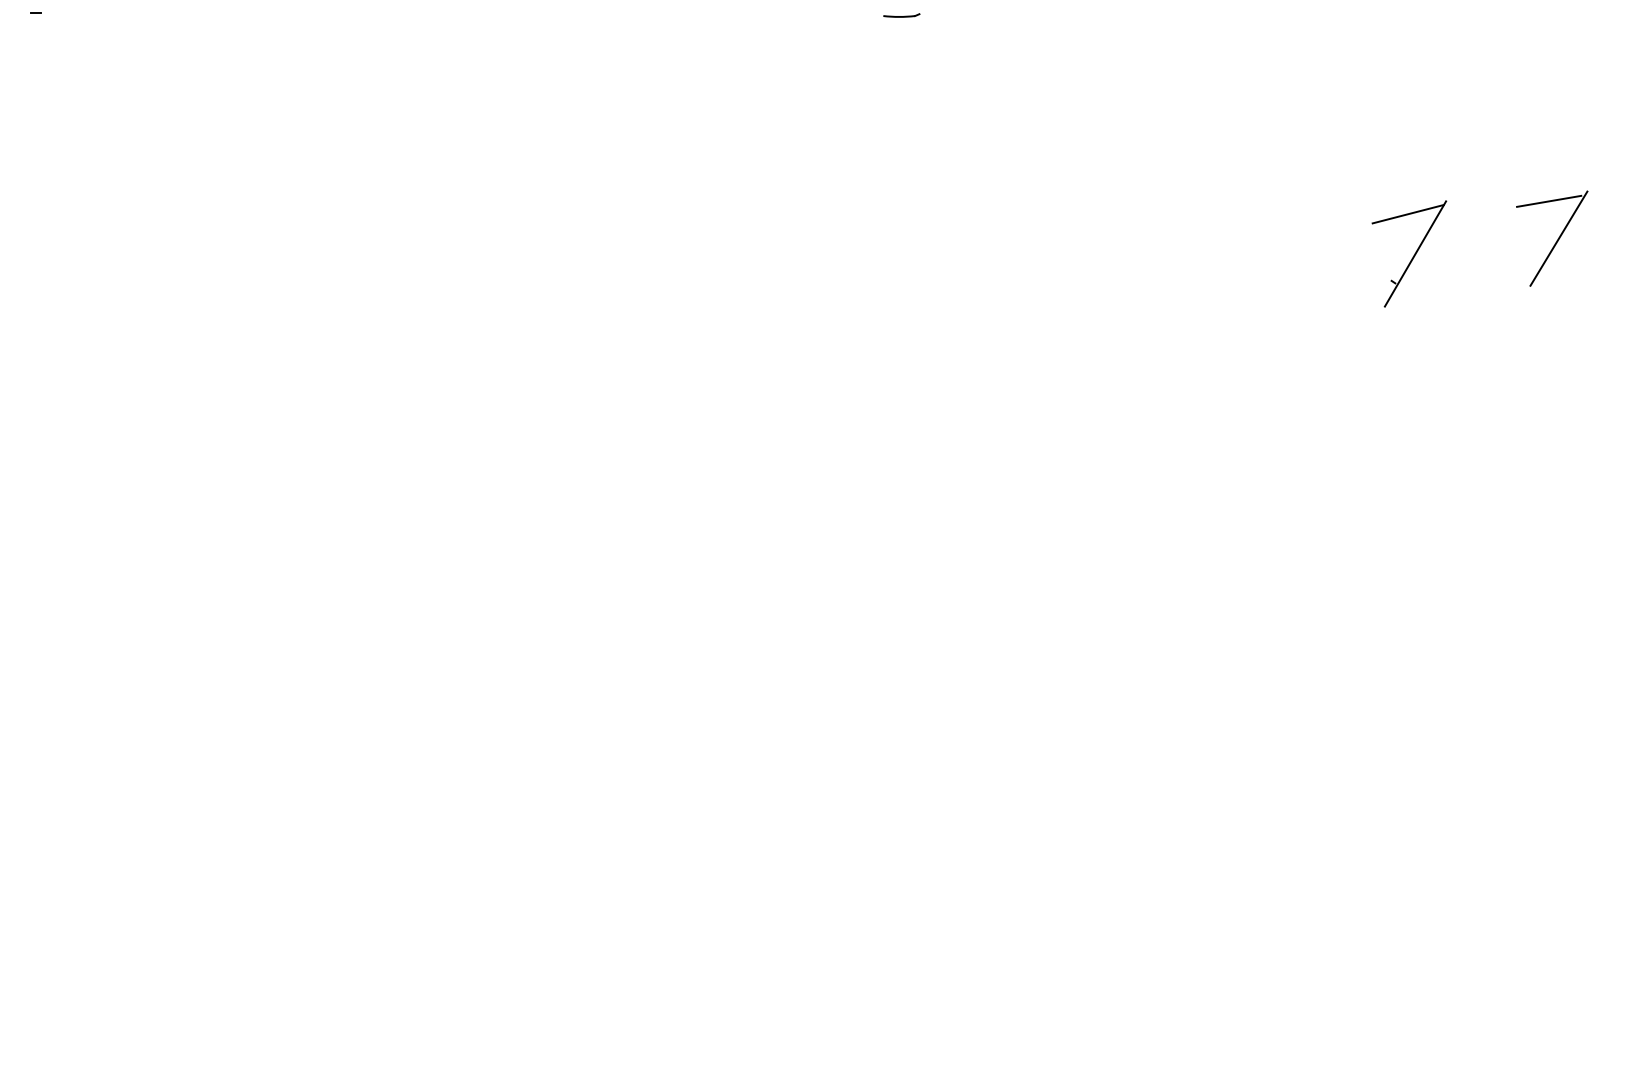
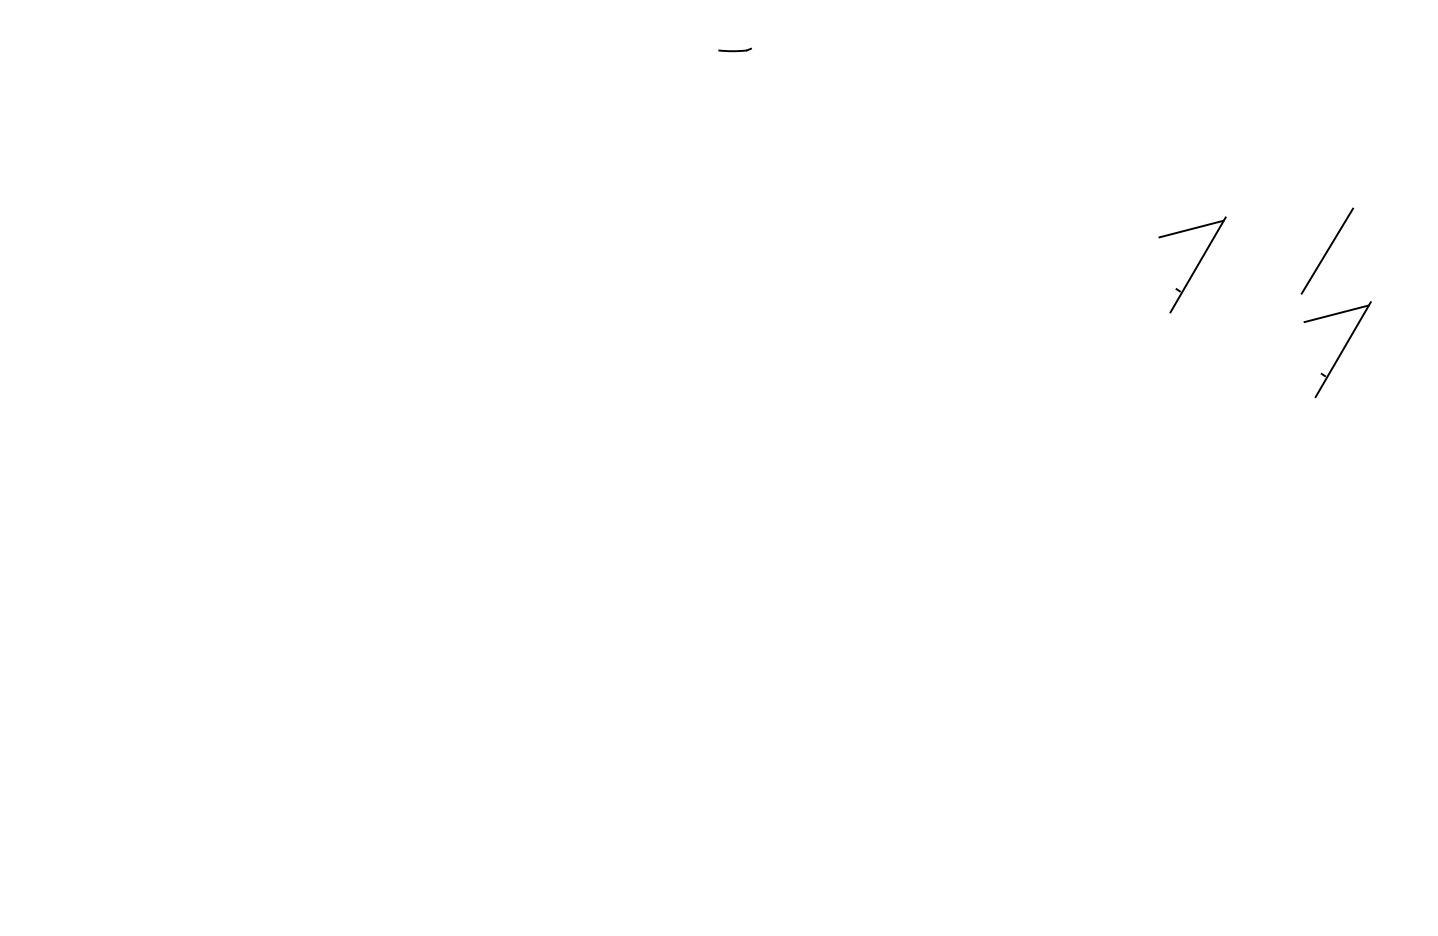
line: (1549, 200) -> (1318, 216), removed
part: (1570, 347) -> (1337, 349), added

